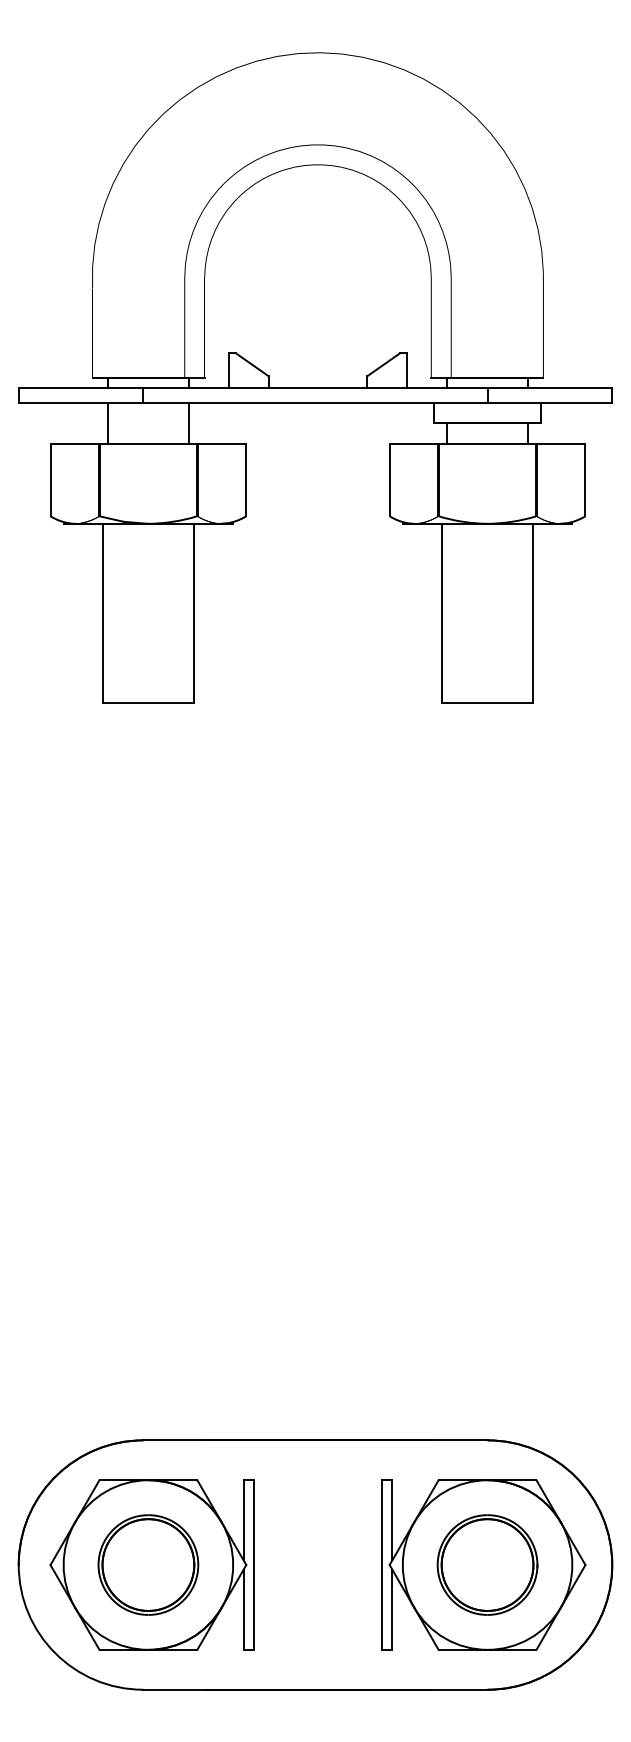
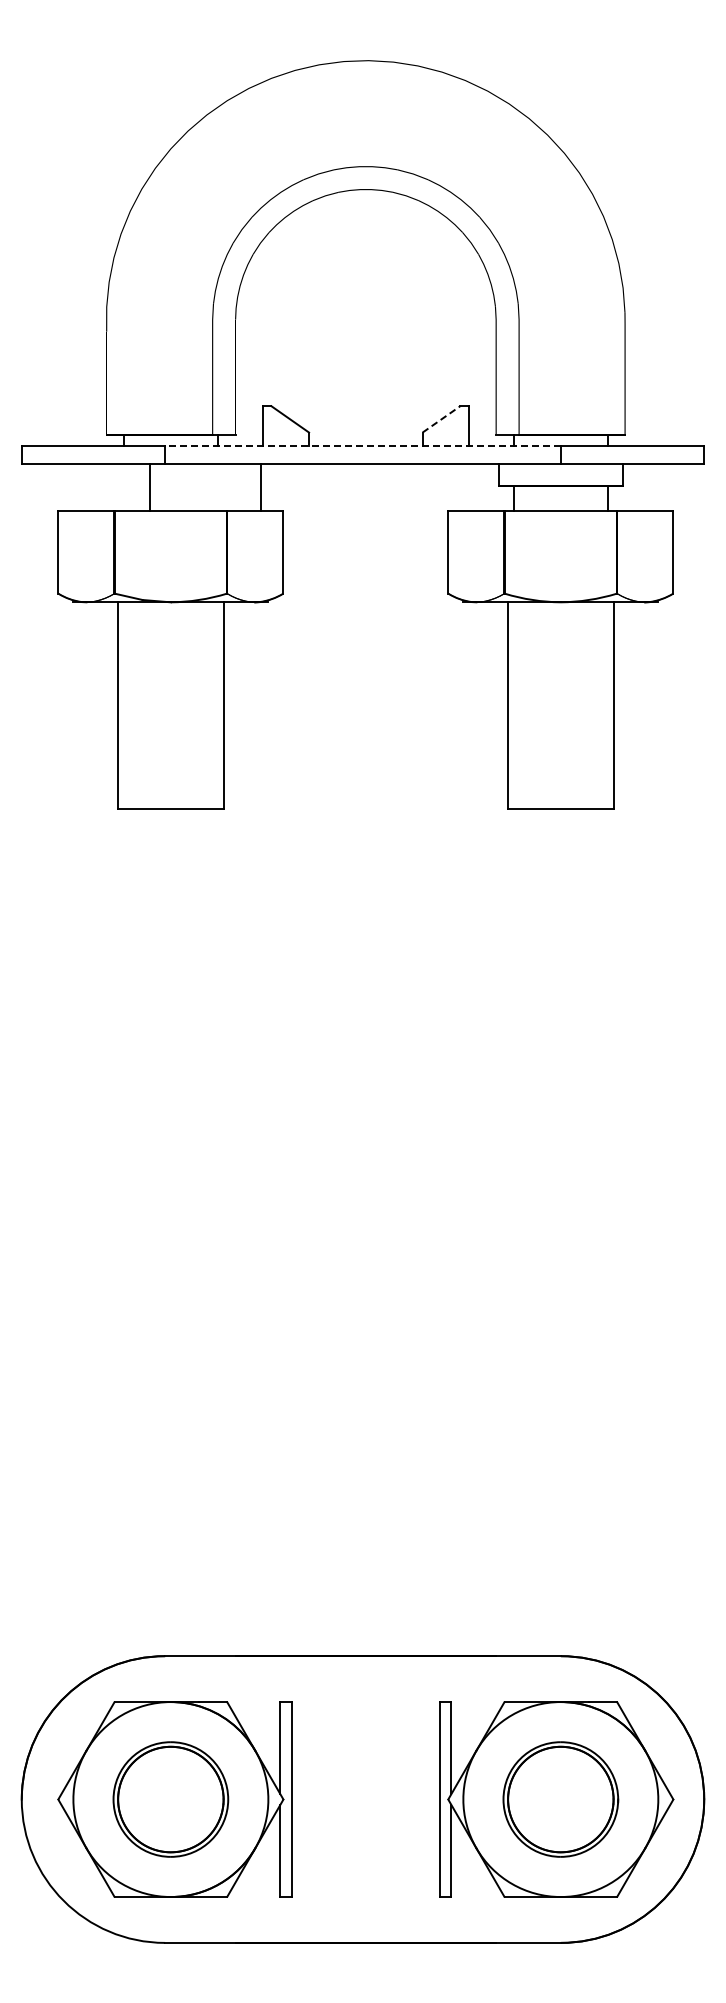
line: (383, 364) -> (441, 419), solid -> dashed
line: (315, 388) -> (363, 446), solid -> dashed
line: (107, 423) -> (149, 486), moved
line: (188, 423) -> (260, 486), moved

